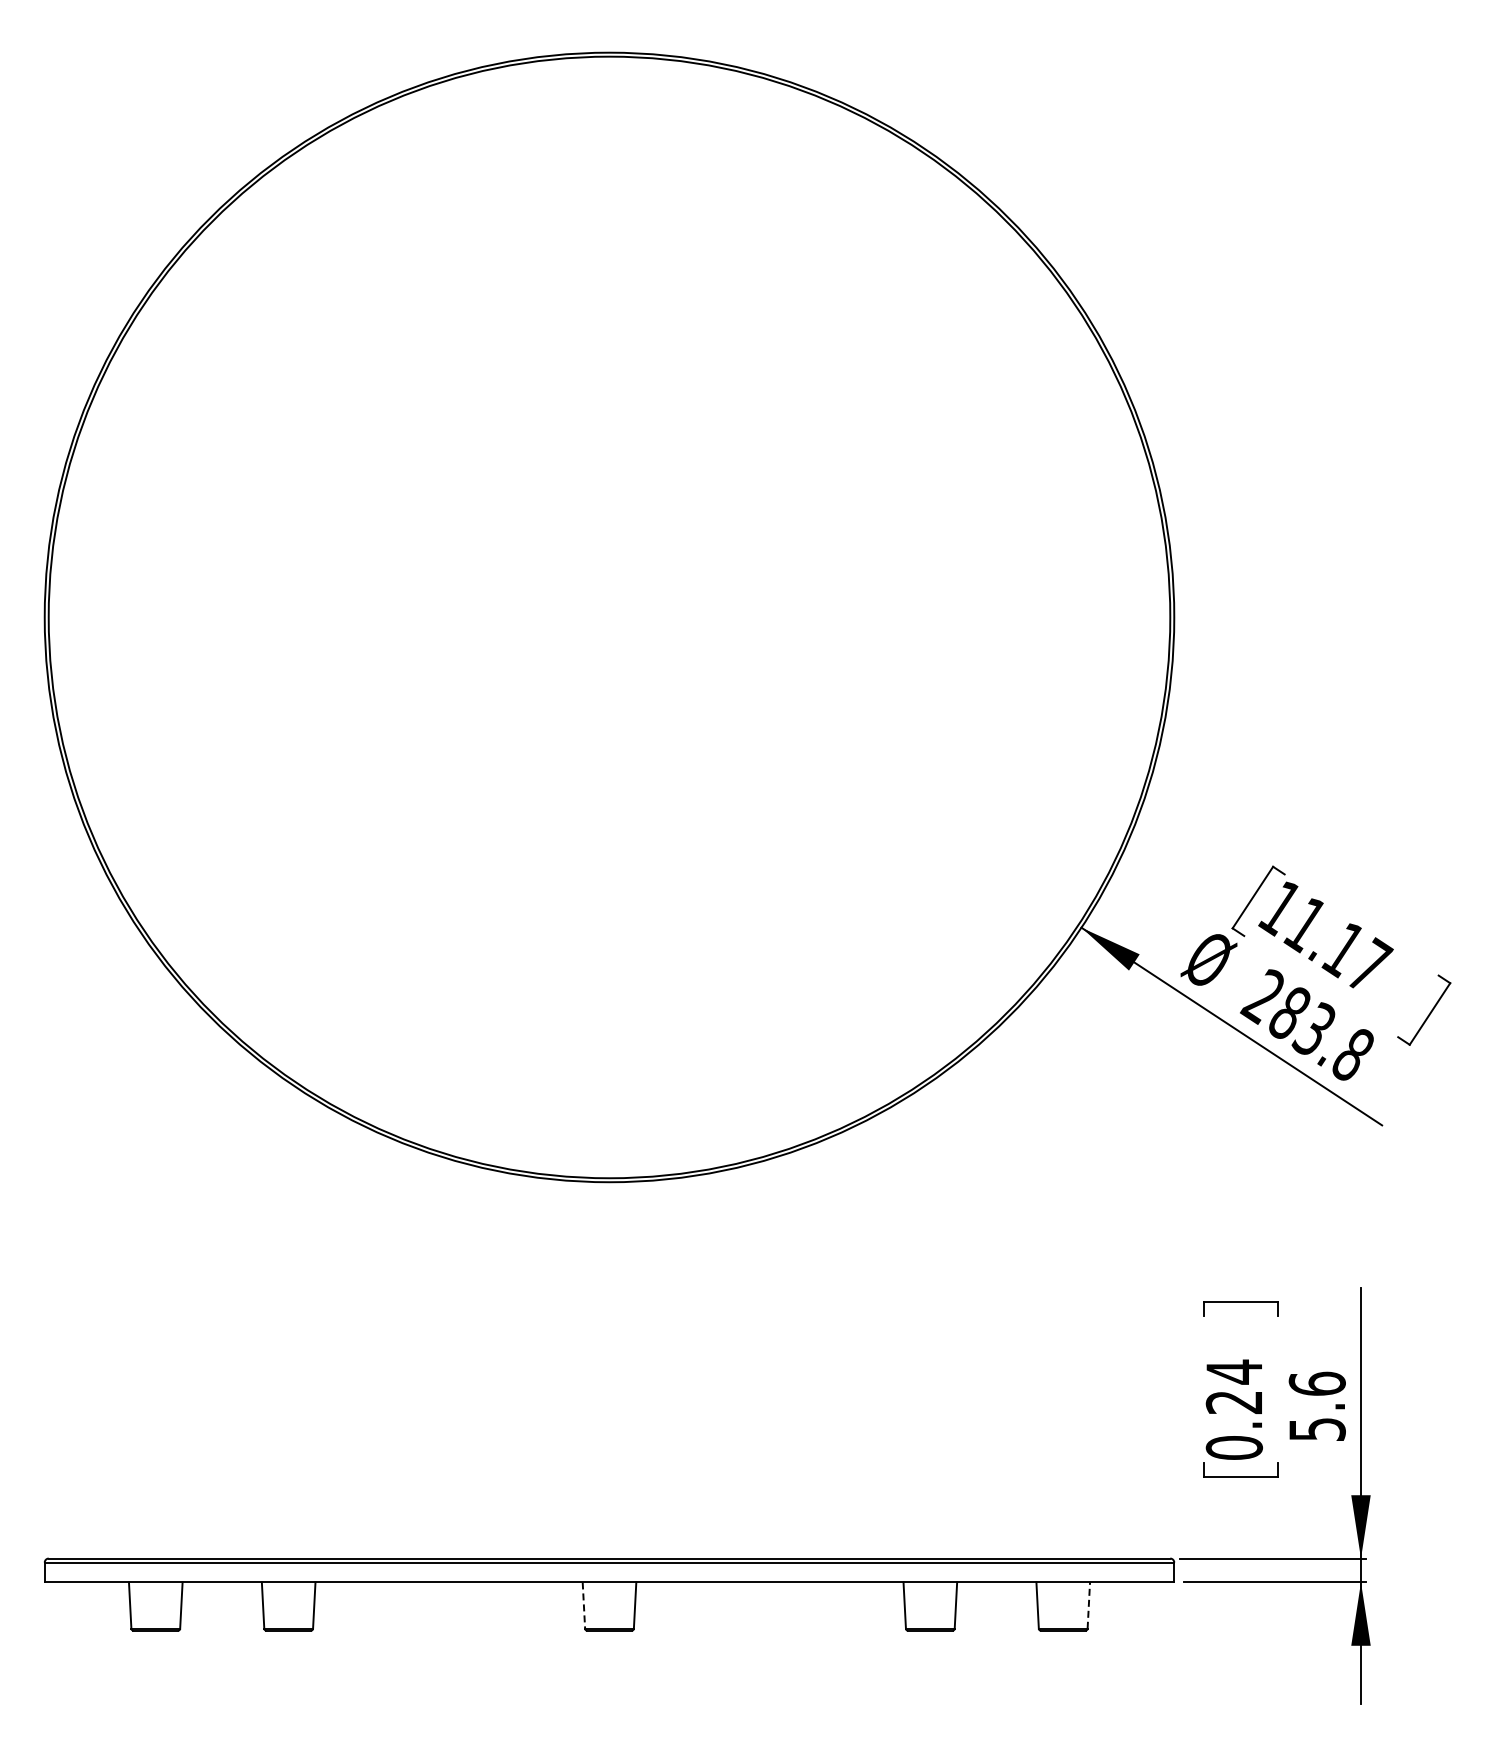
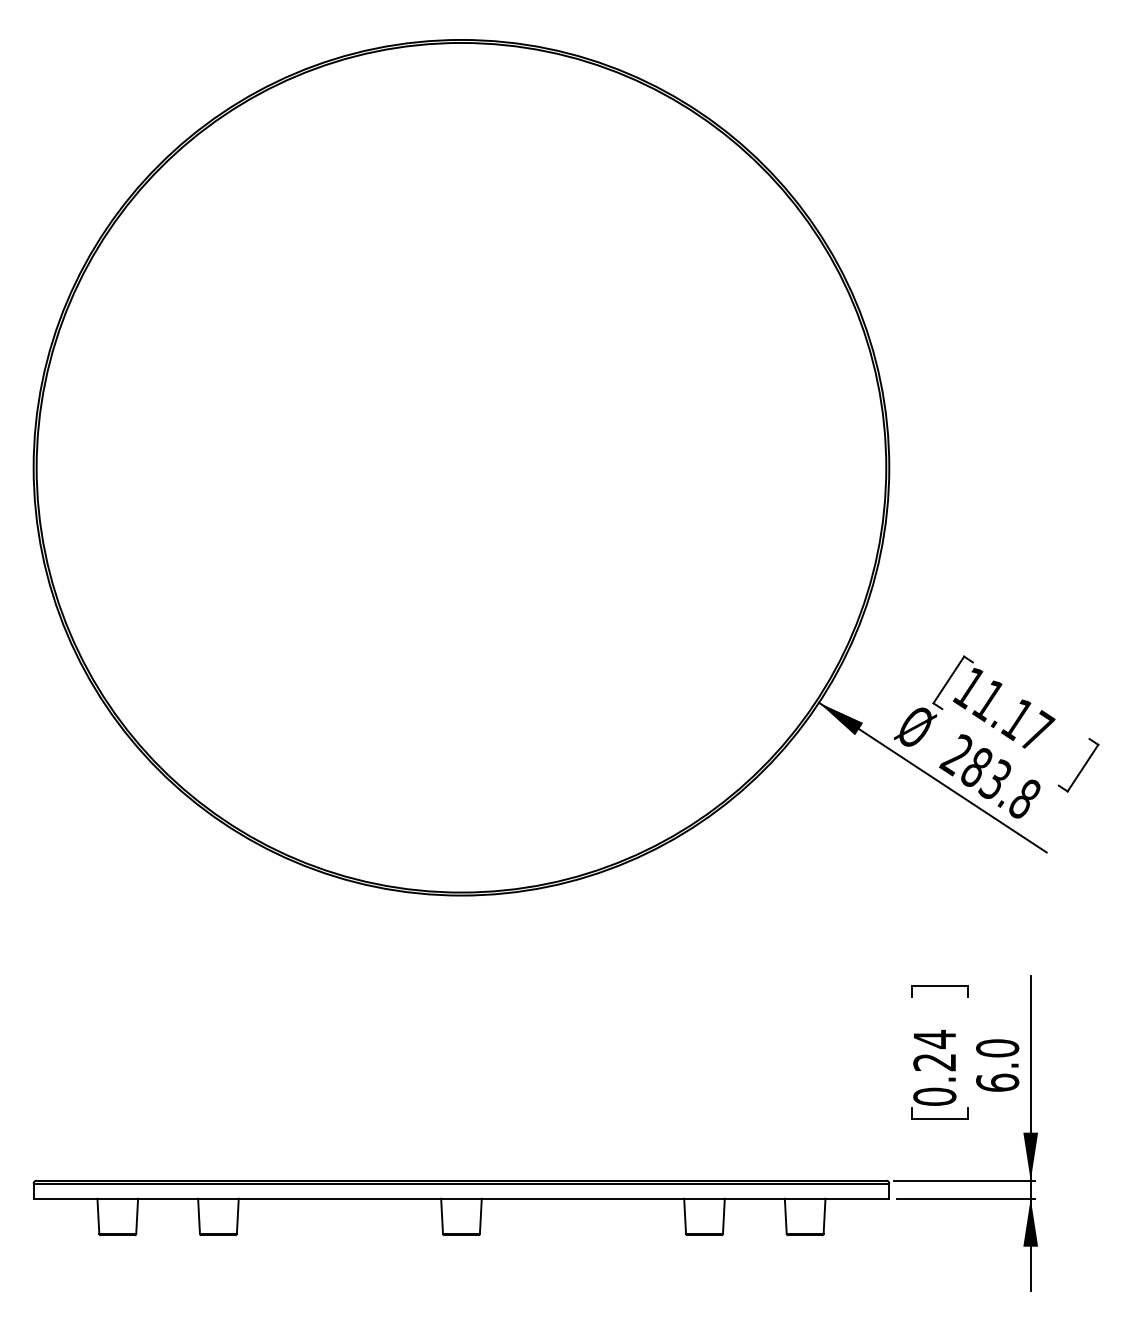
text: (1316, 1406) -> (997, 1065), 5.6 -> 6.0
line: (1088, 1605) -> (824, 1216), dashed -> solid
line: (583, 1606) -> (441, 1216), dashed -> solid

